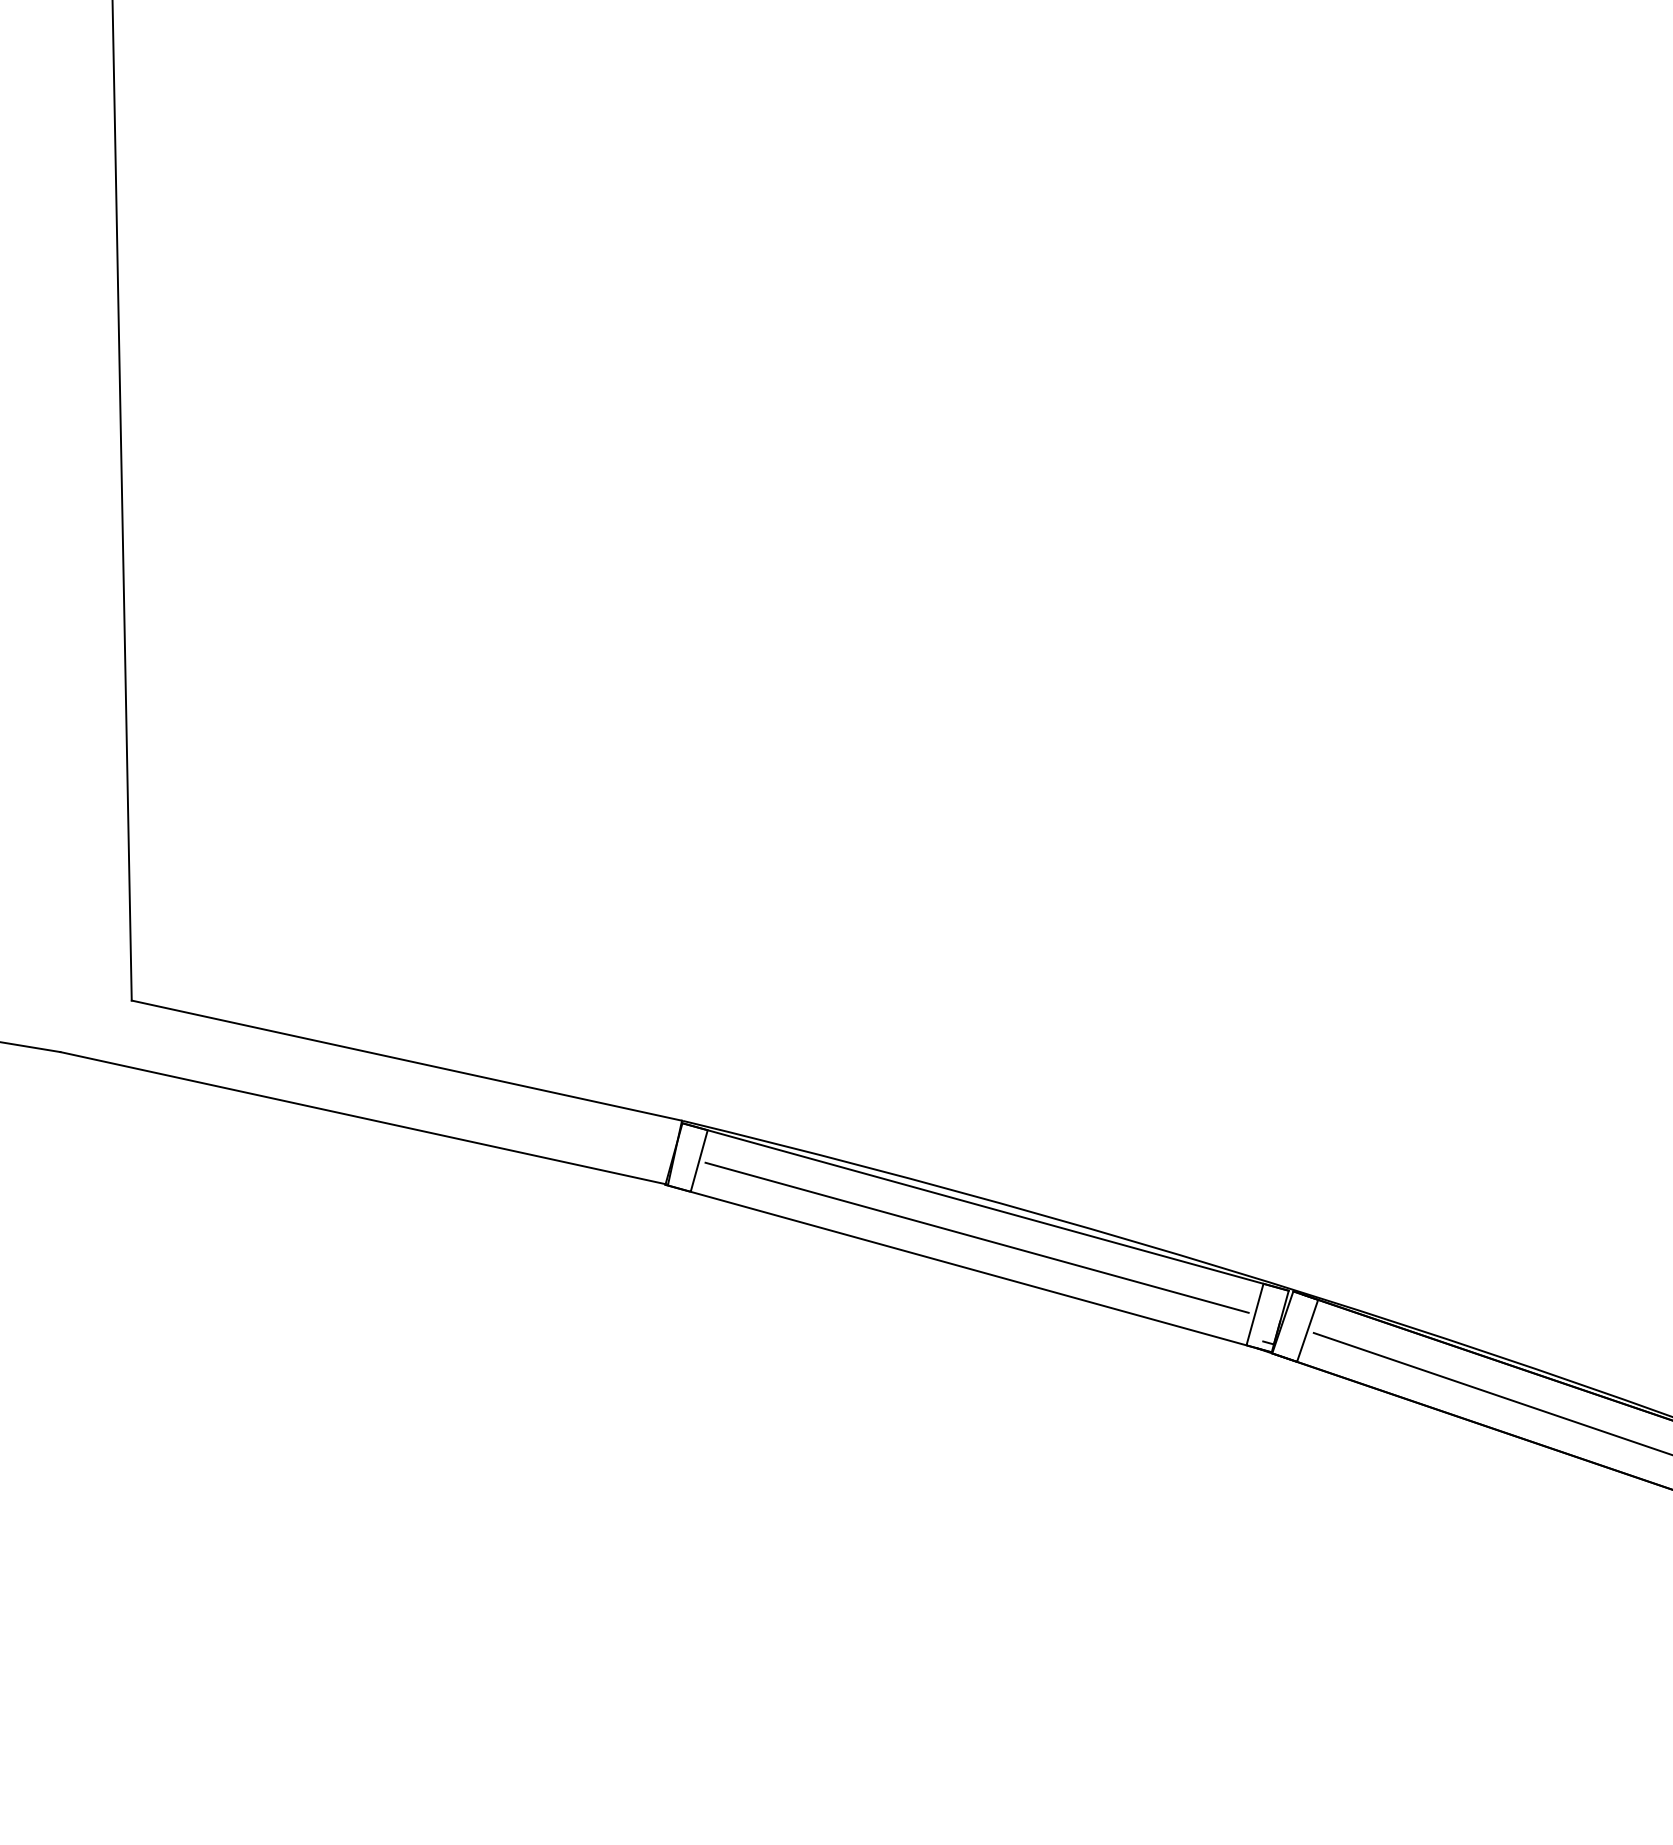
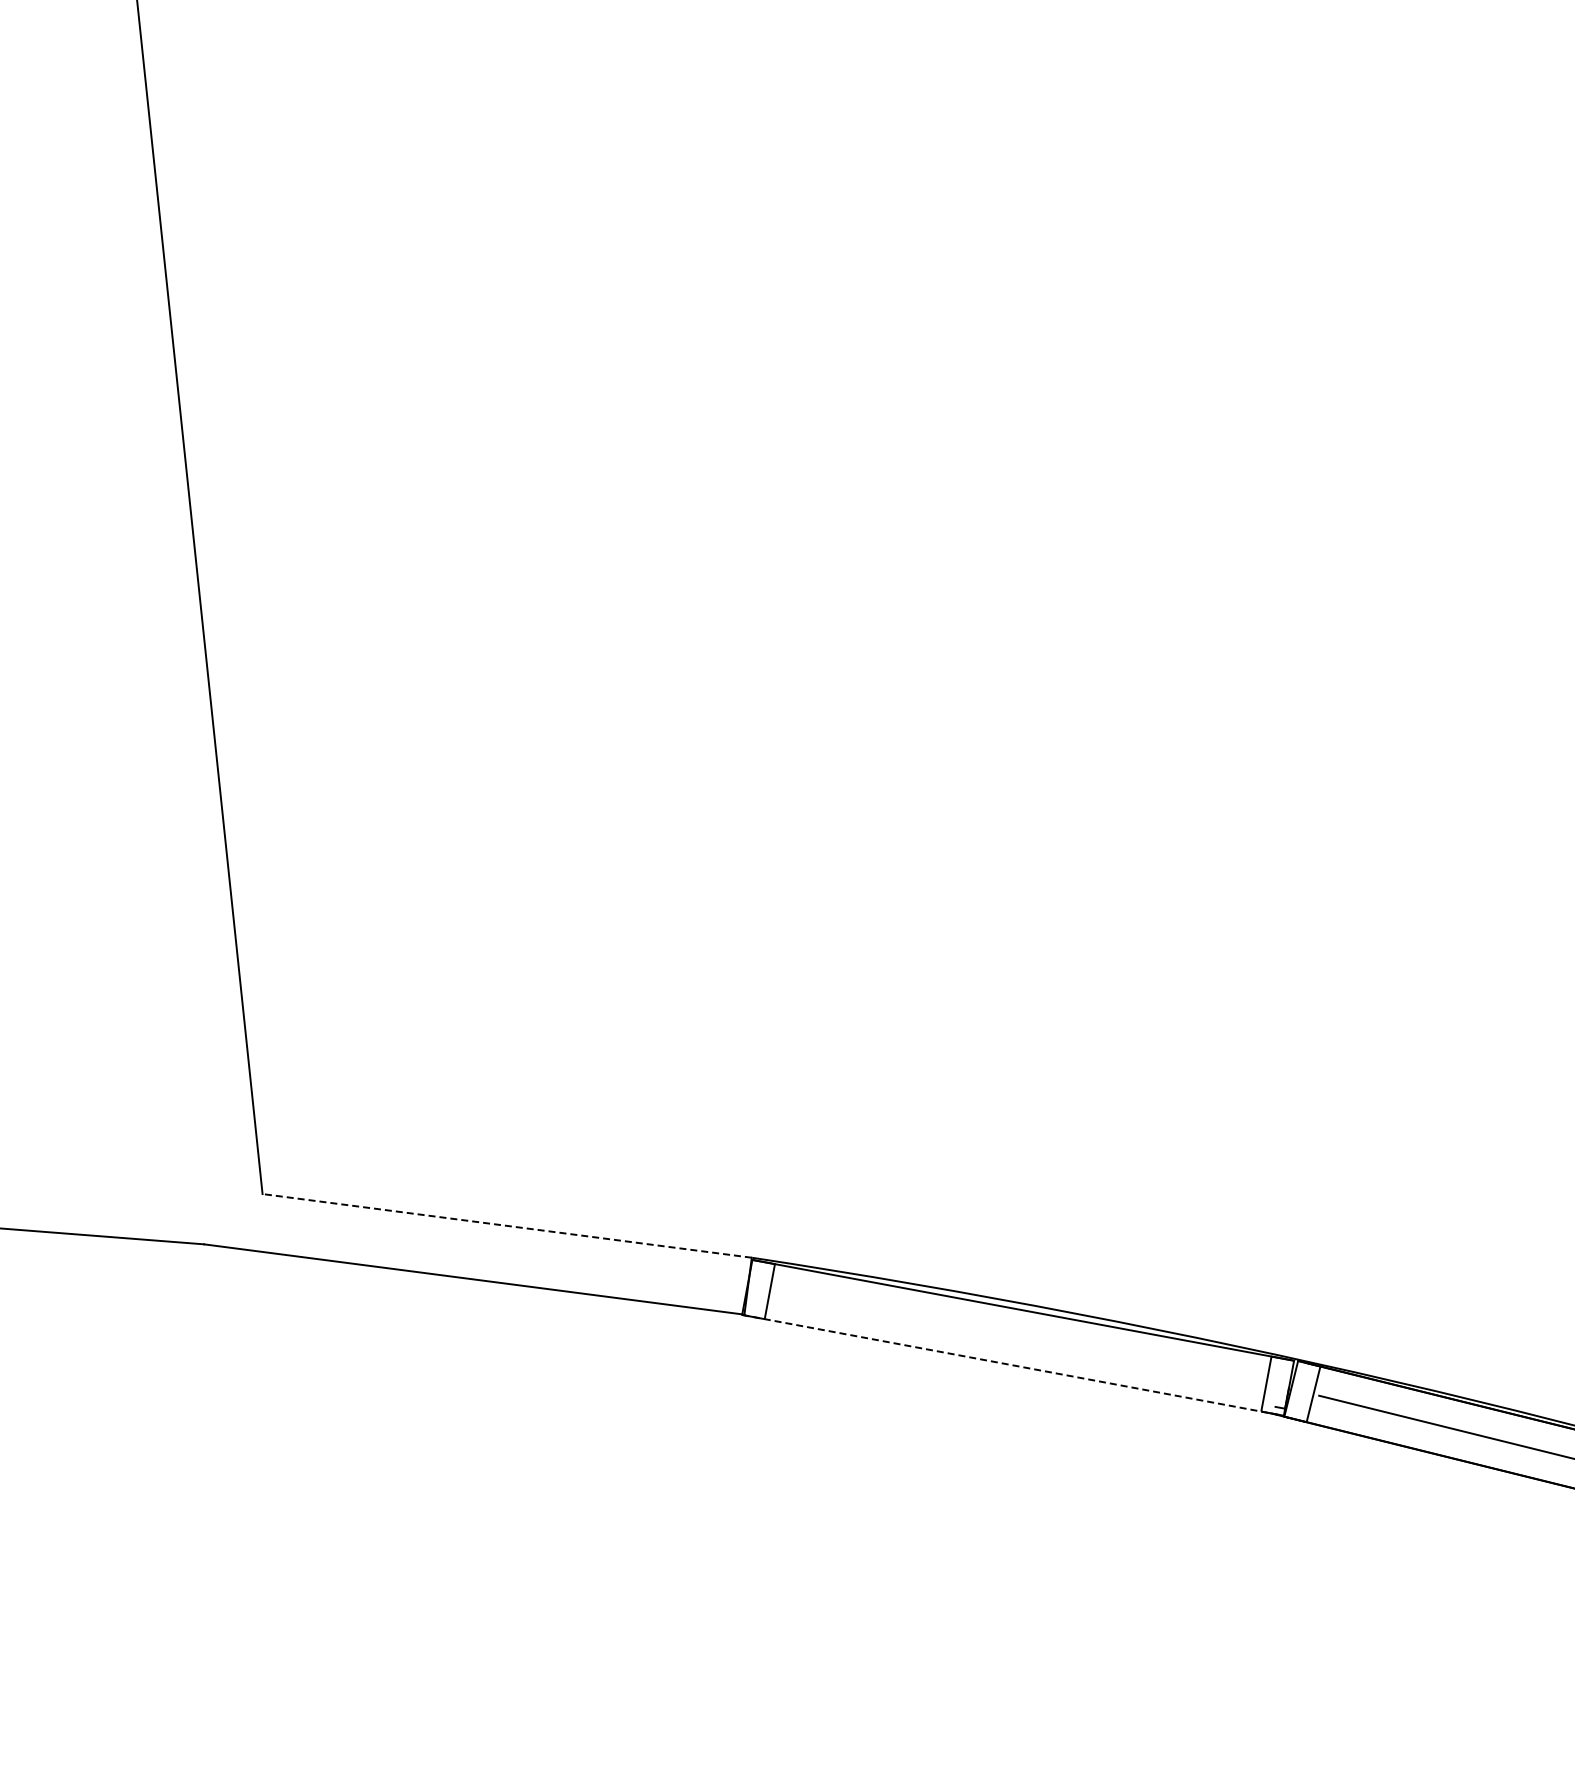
line: (407, 1060) -> (507, 1225), solid -> dashed
line: (976, 1237) -> (1017, 1337), removed
line: (969, 1268) -> (1013, 1365), solid -> dashed

